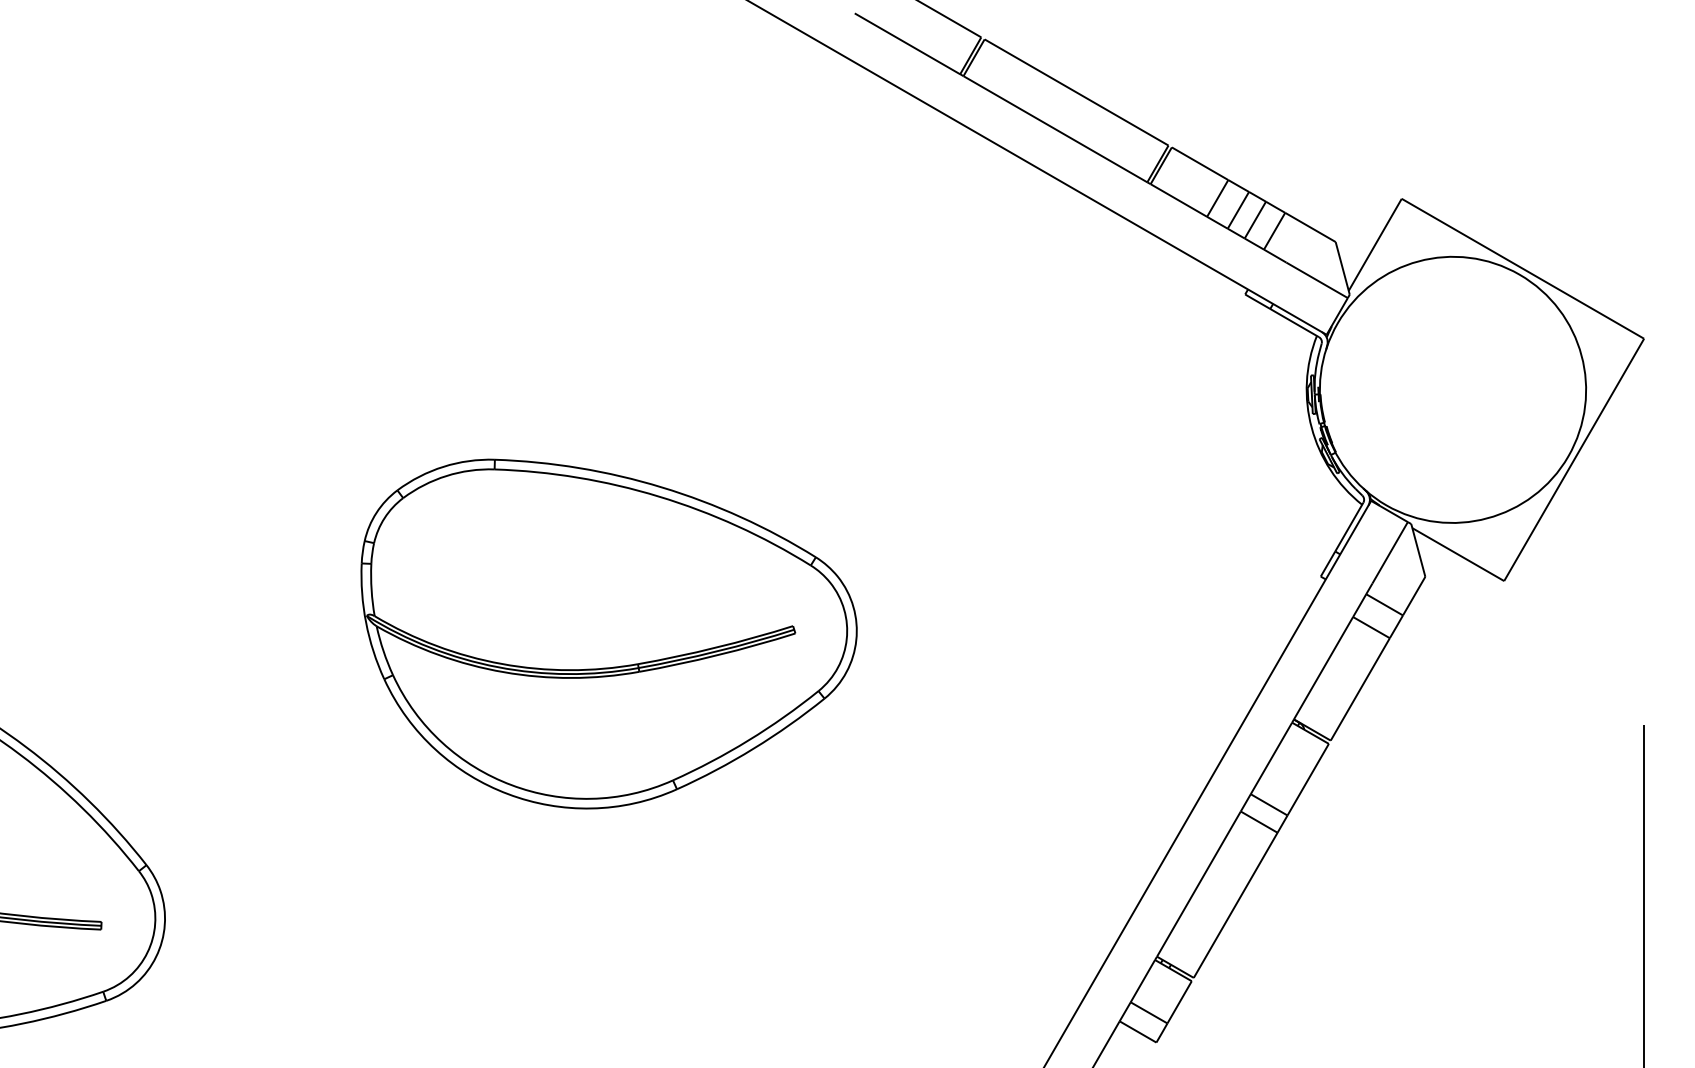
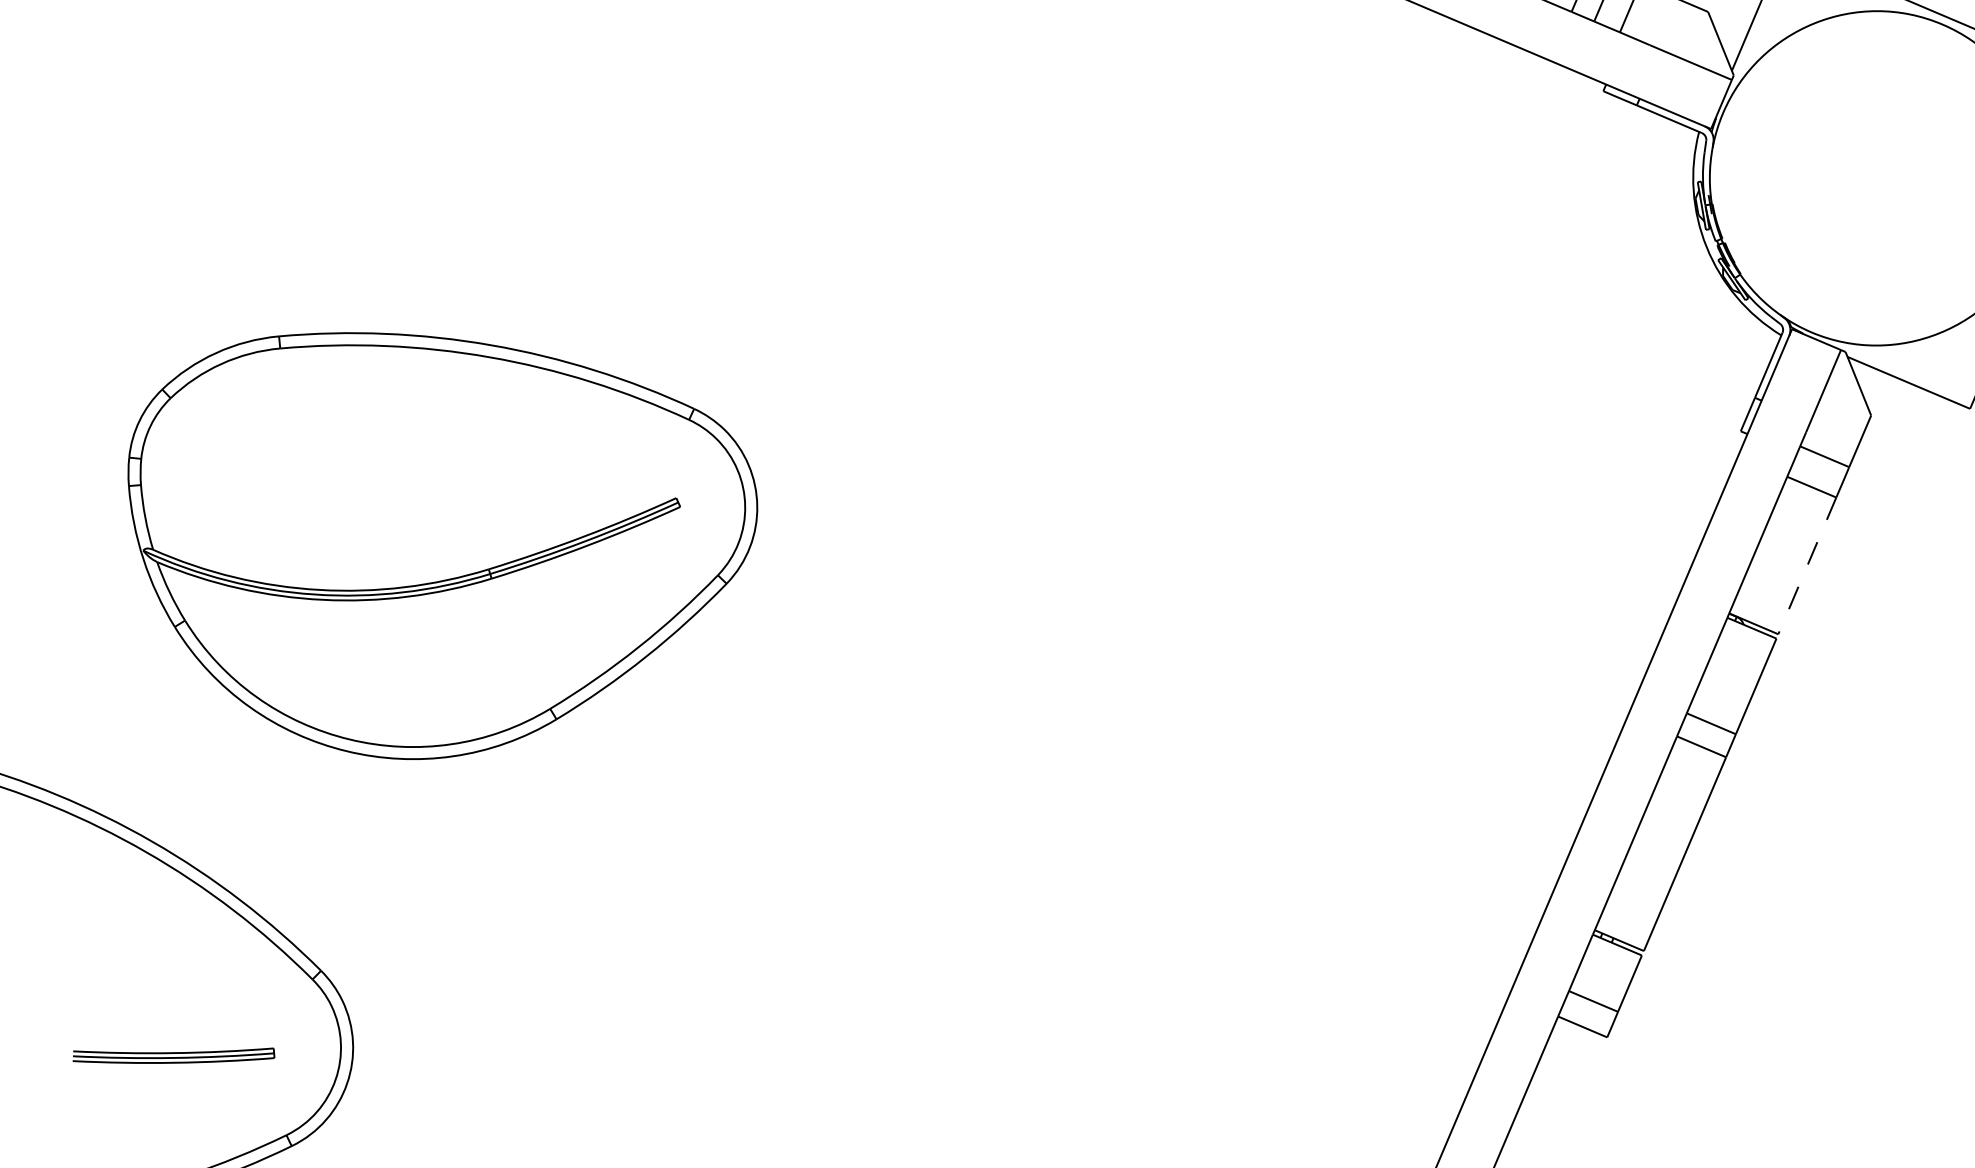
part: (608, 633) -> (447, 535), moved
line: (1360, 689) -> (1807, 565), solid -> dashed

